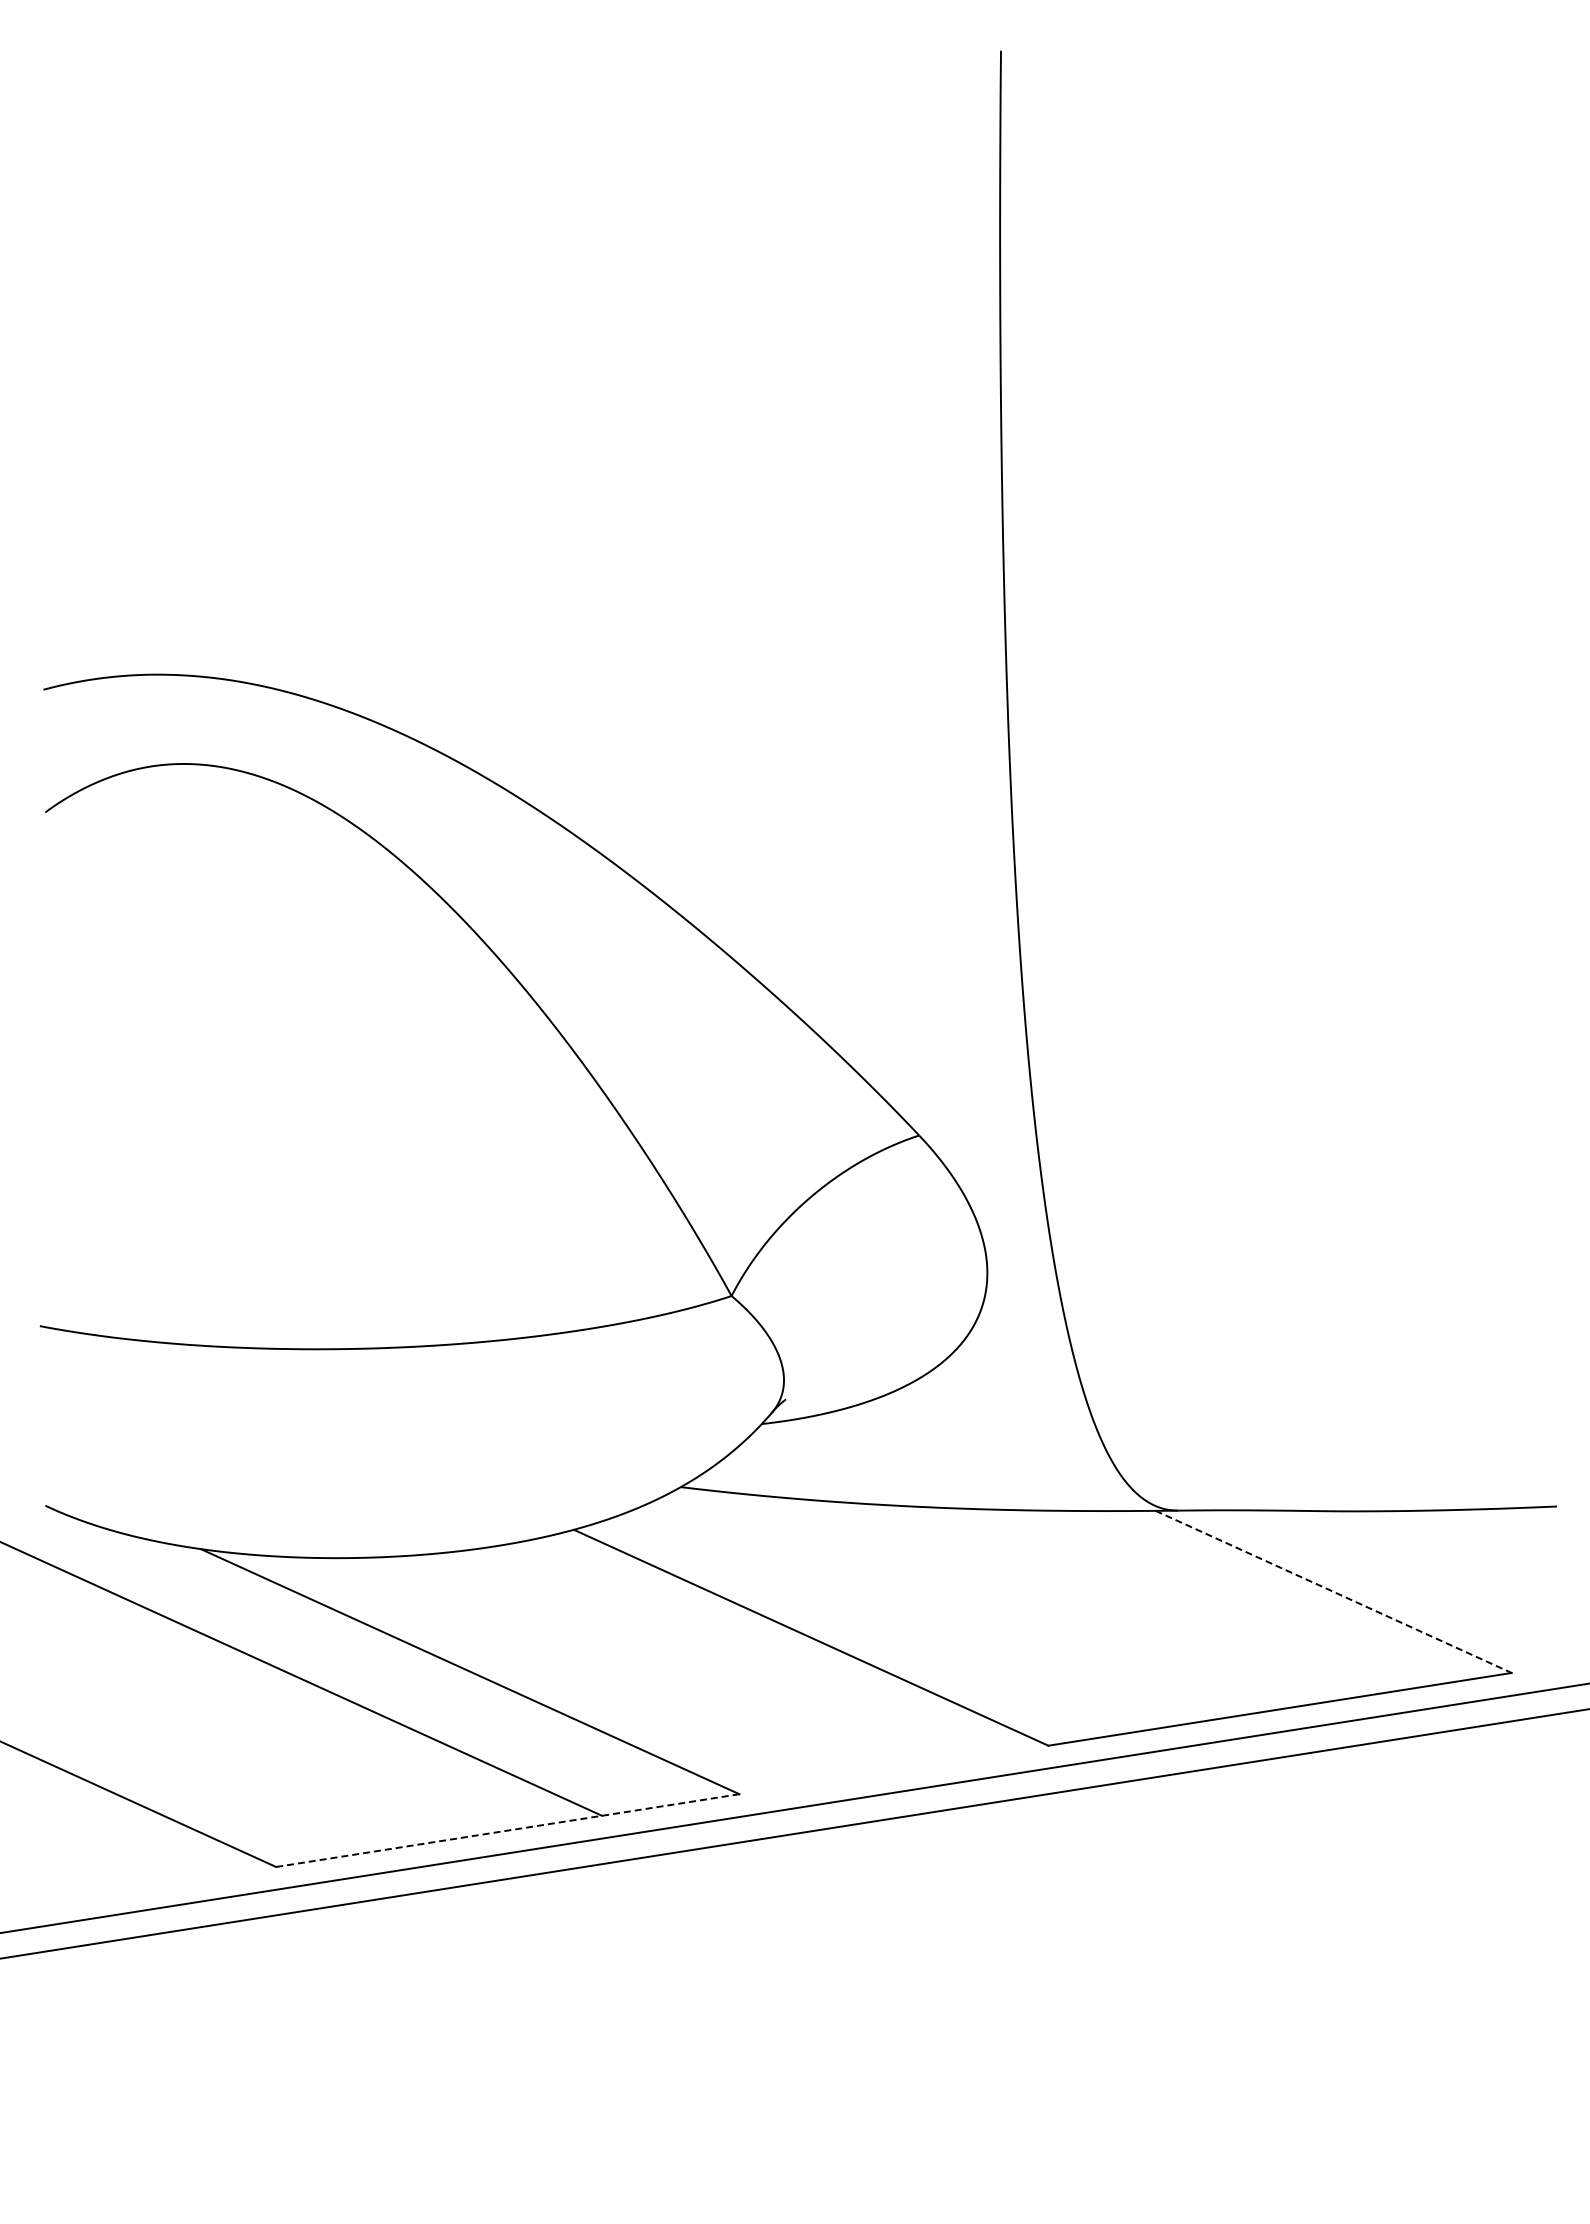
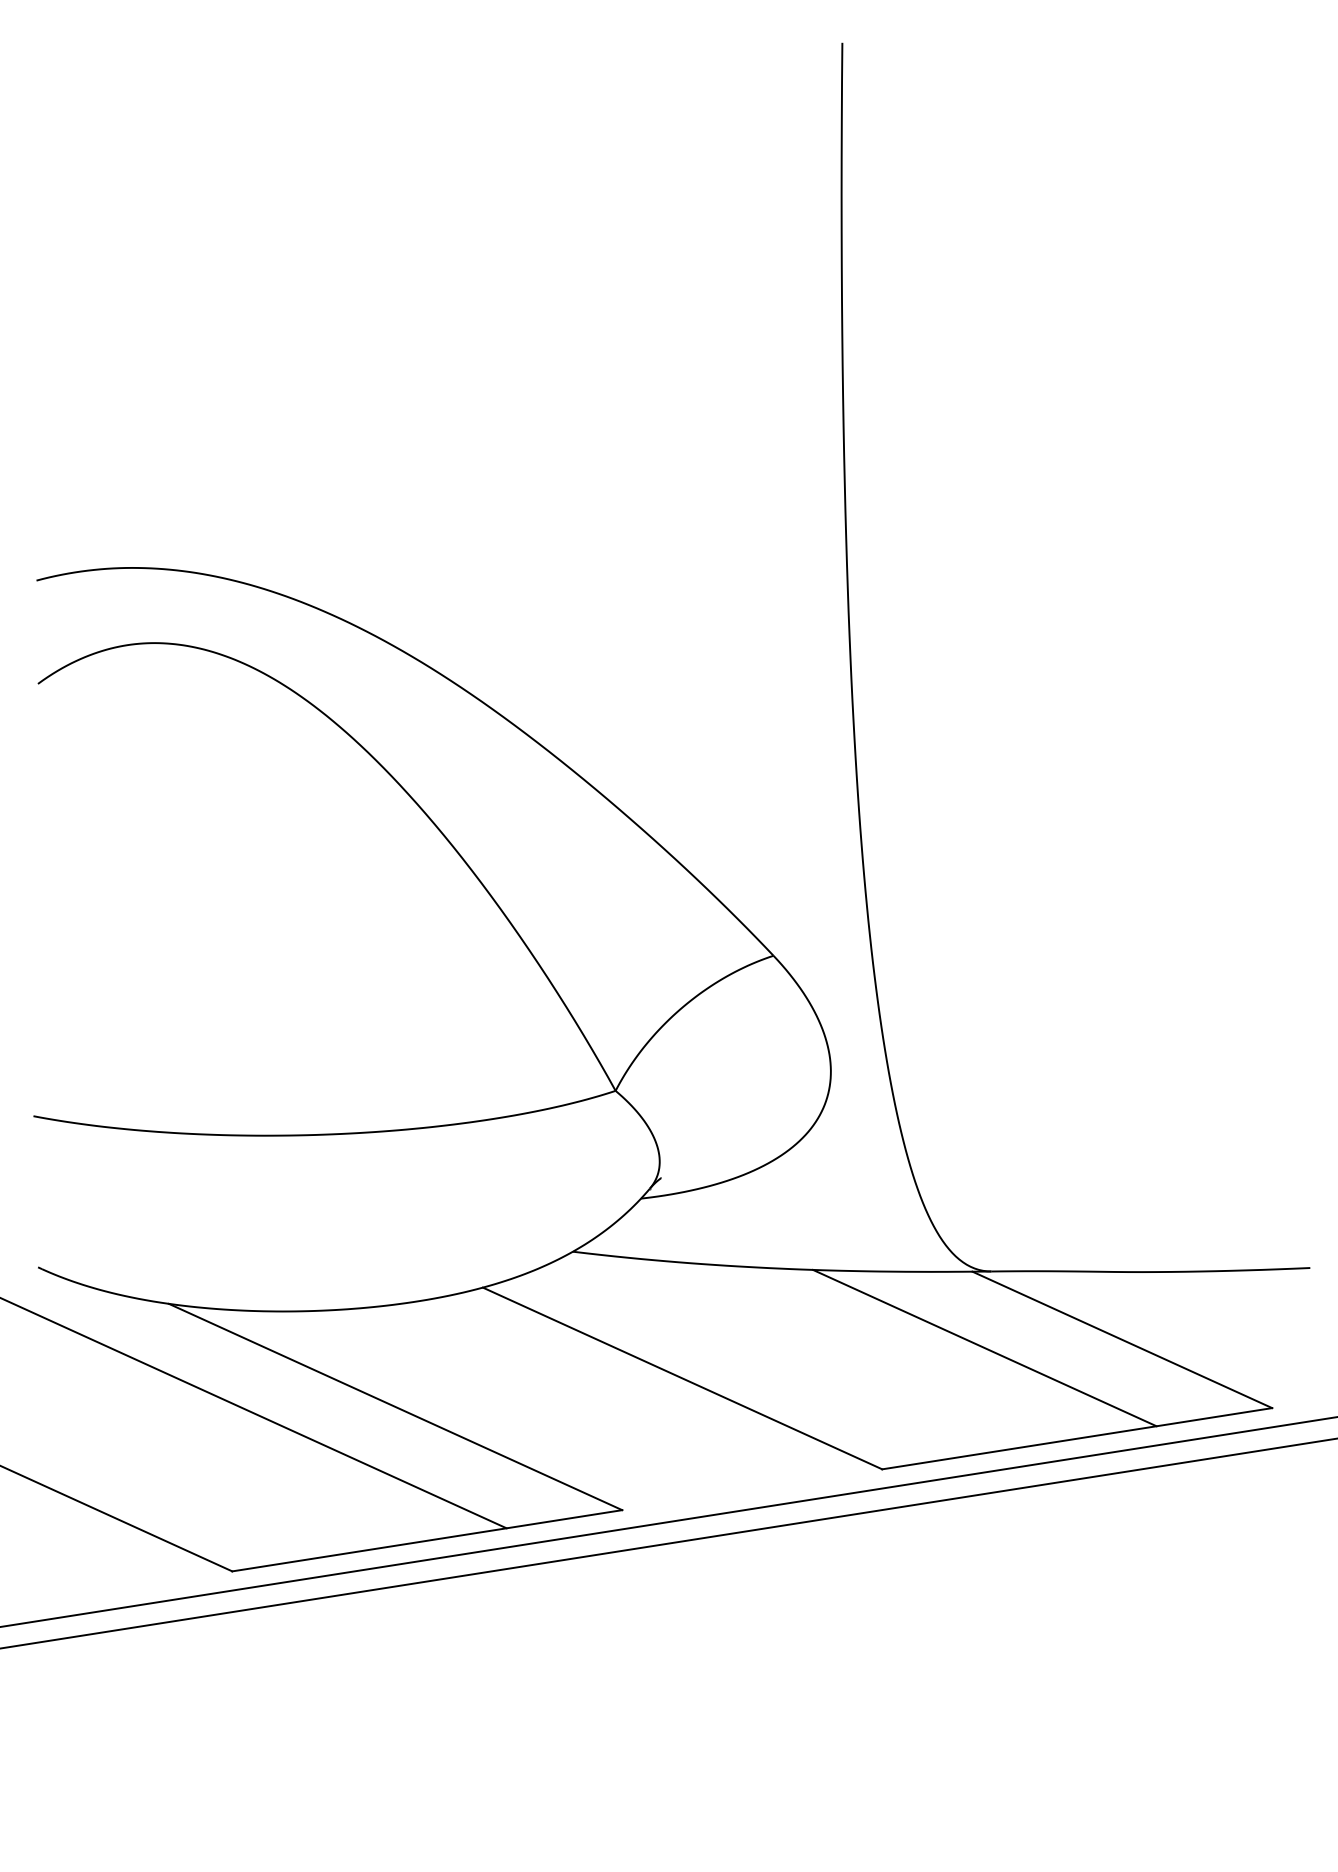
line: (1333, 1591) -> (1122, 1339), dashed -> solid
line: (1170, 1601) -> (985, 1347), added
line: (507, 1830) -> (427, 1540), dashed -> solid

